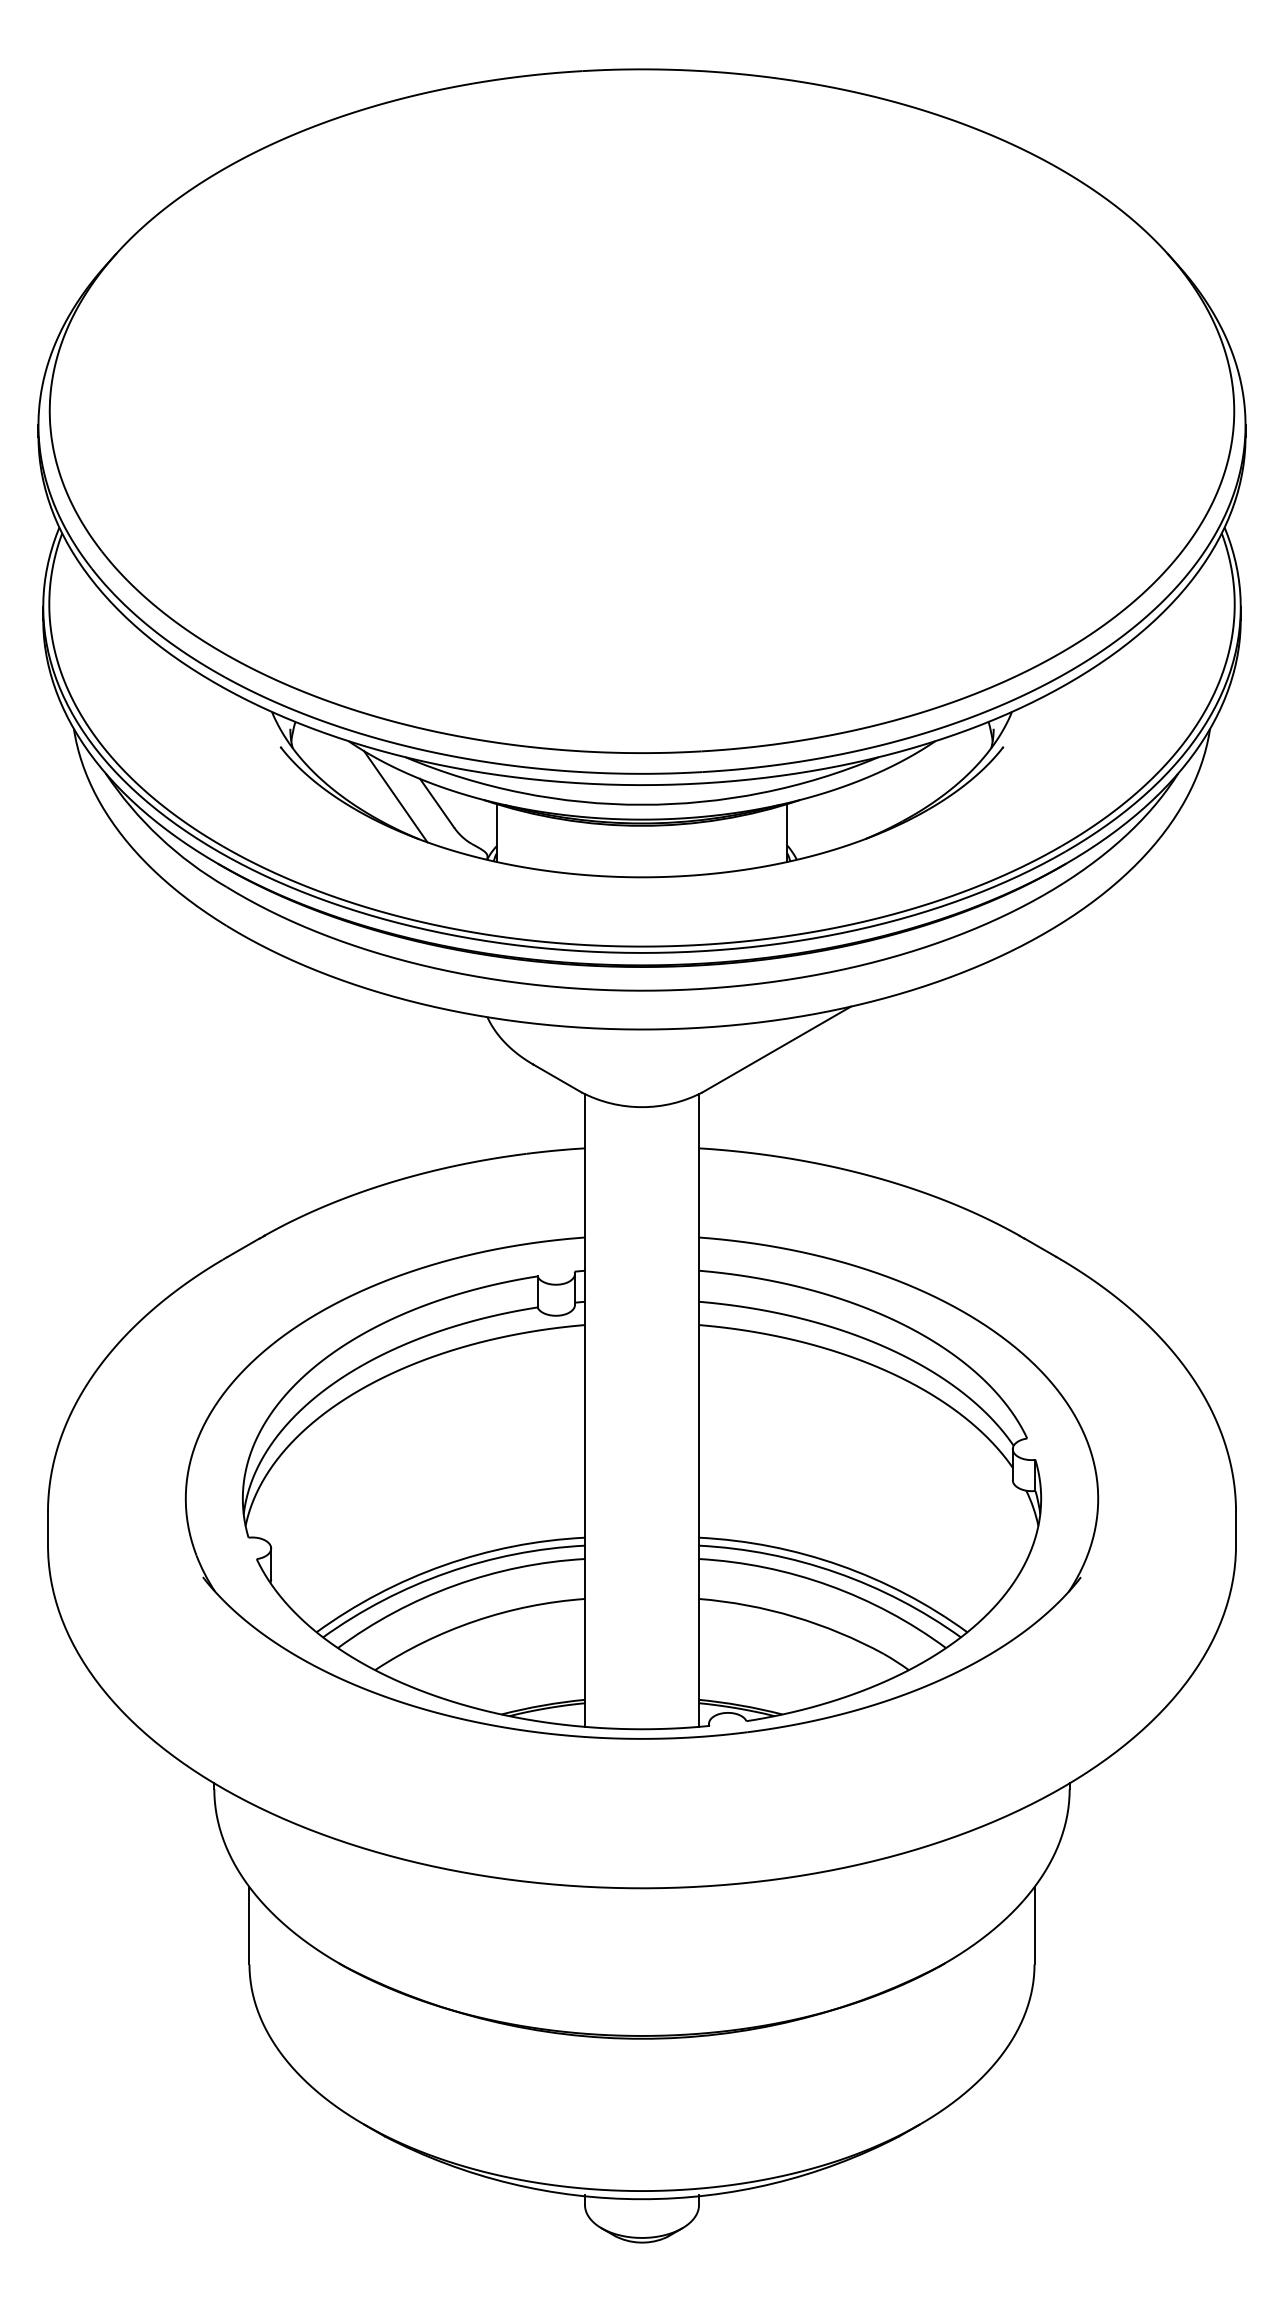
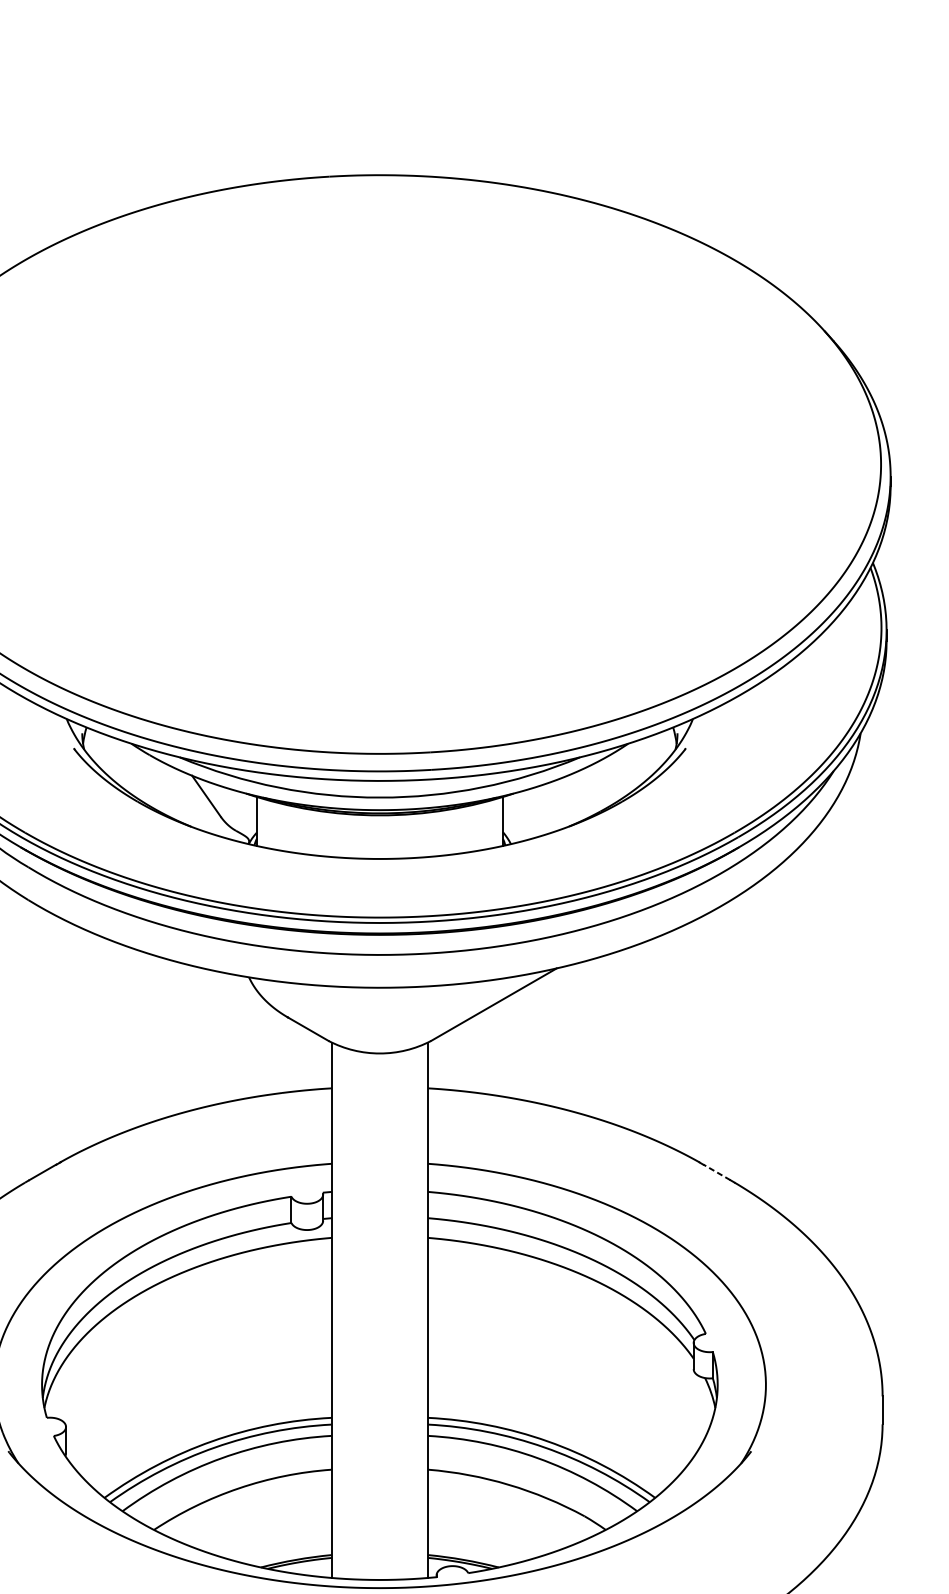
line: (395, 796) -> (171, 790), removed
line: (1039, 1247) -> (716, 1172), solid -> dashed

